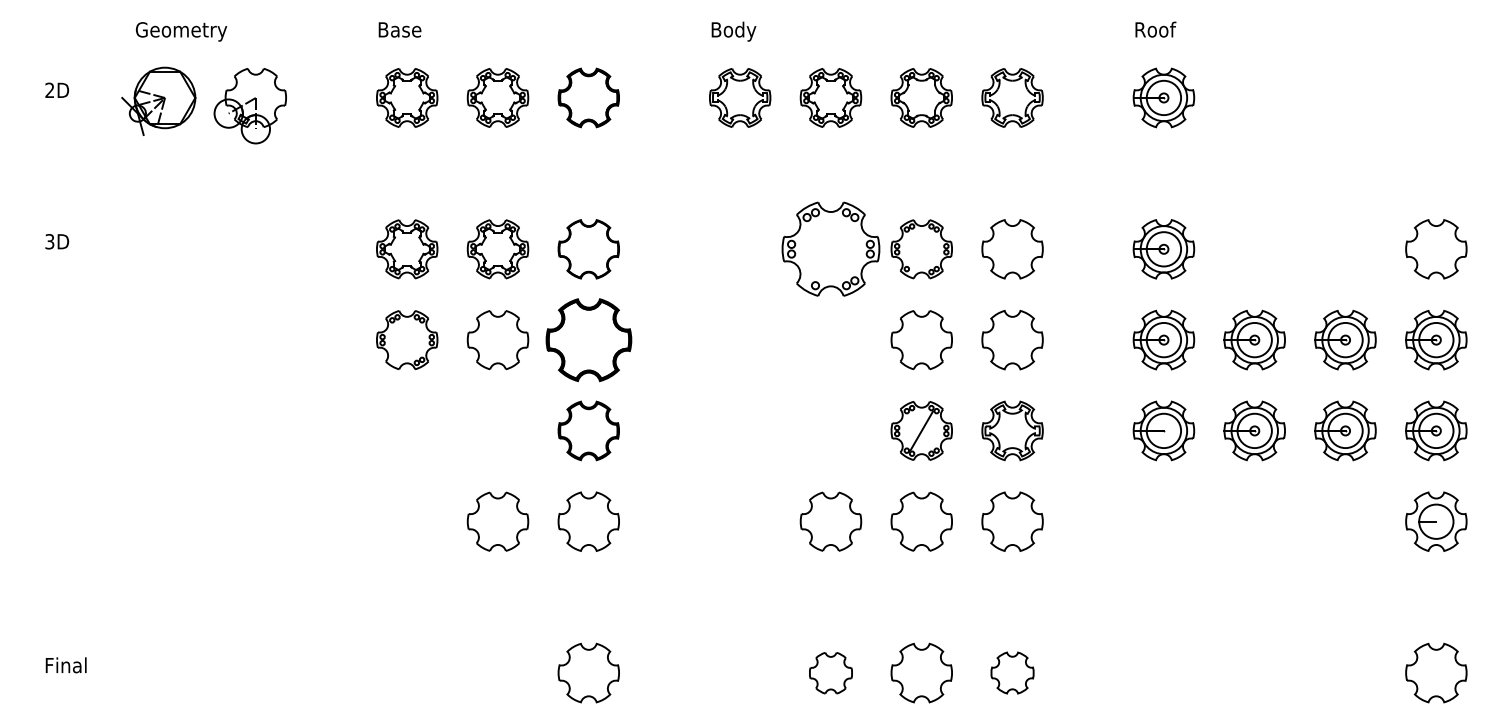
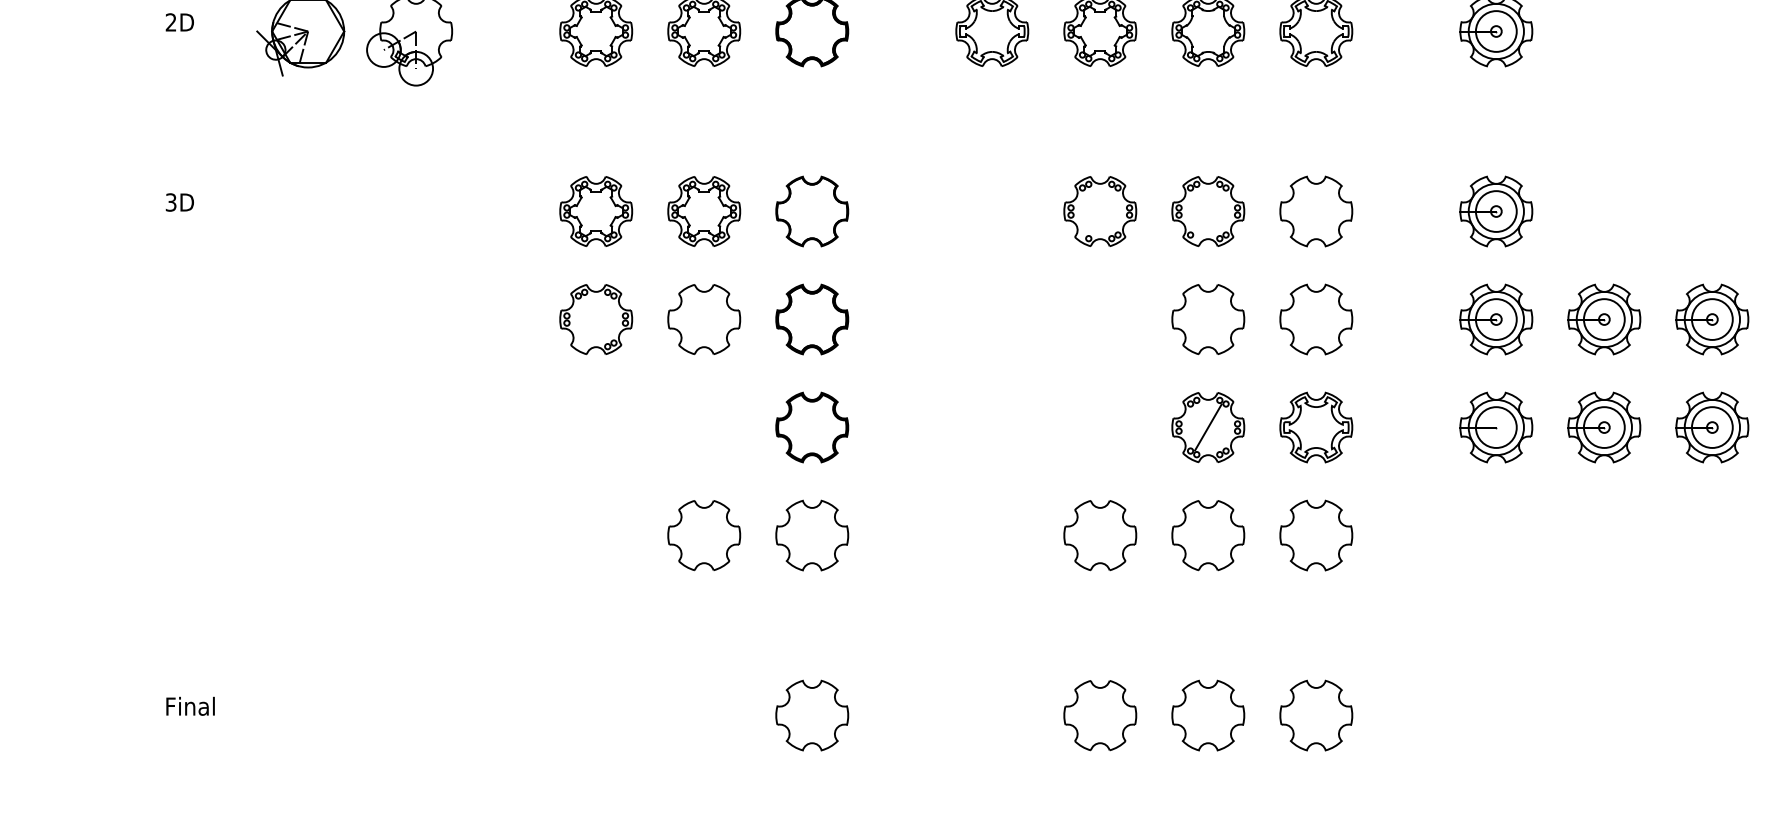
part: (830, 249) -> (1099, 211), size x0.62
part: (588, 339) -> (811, 318), size x0.71
part: (1012, 672) -> (1316, 714), size x1.43
part: (830, 673) -> (1099, 716), size x1.43

